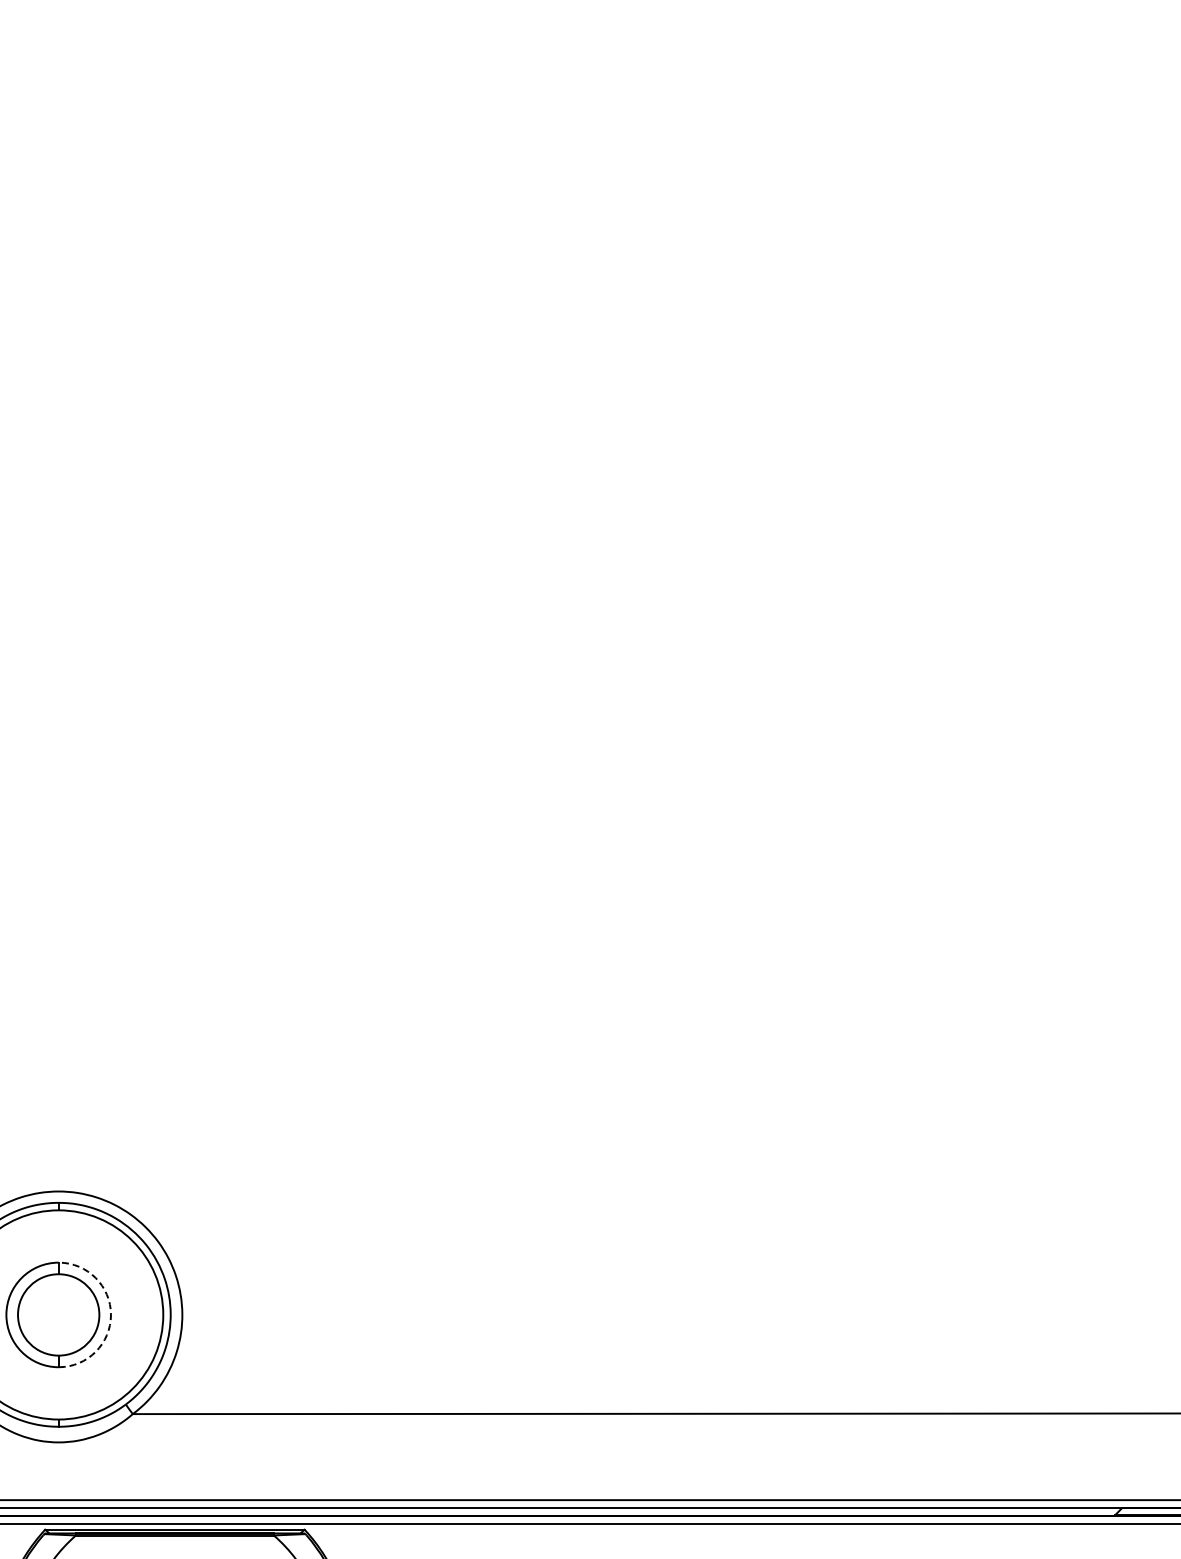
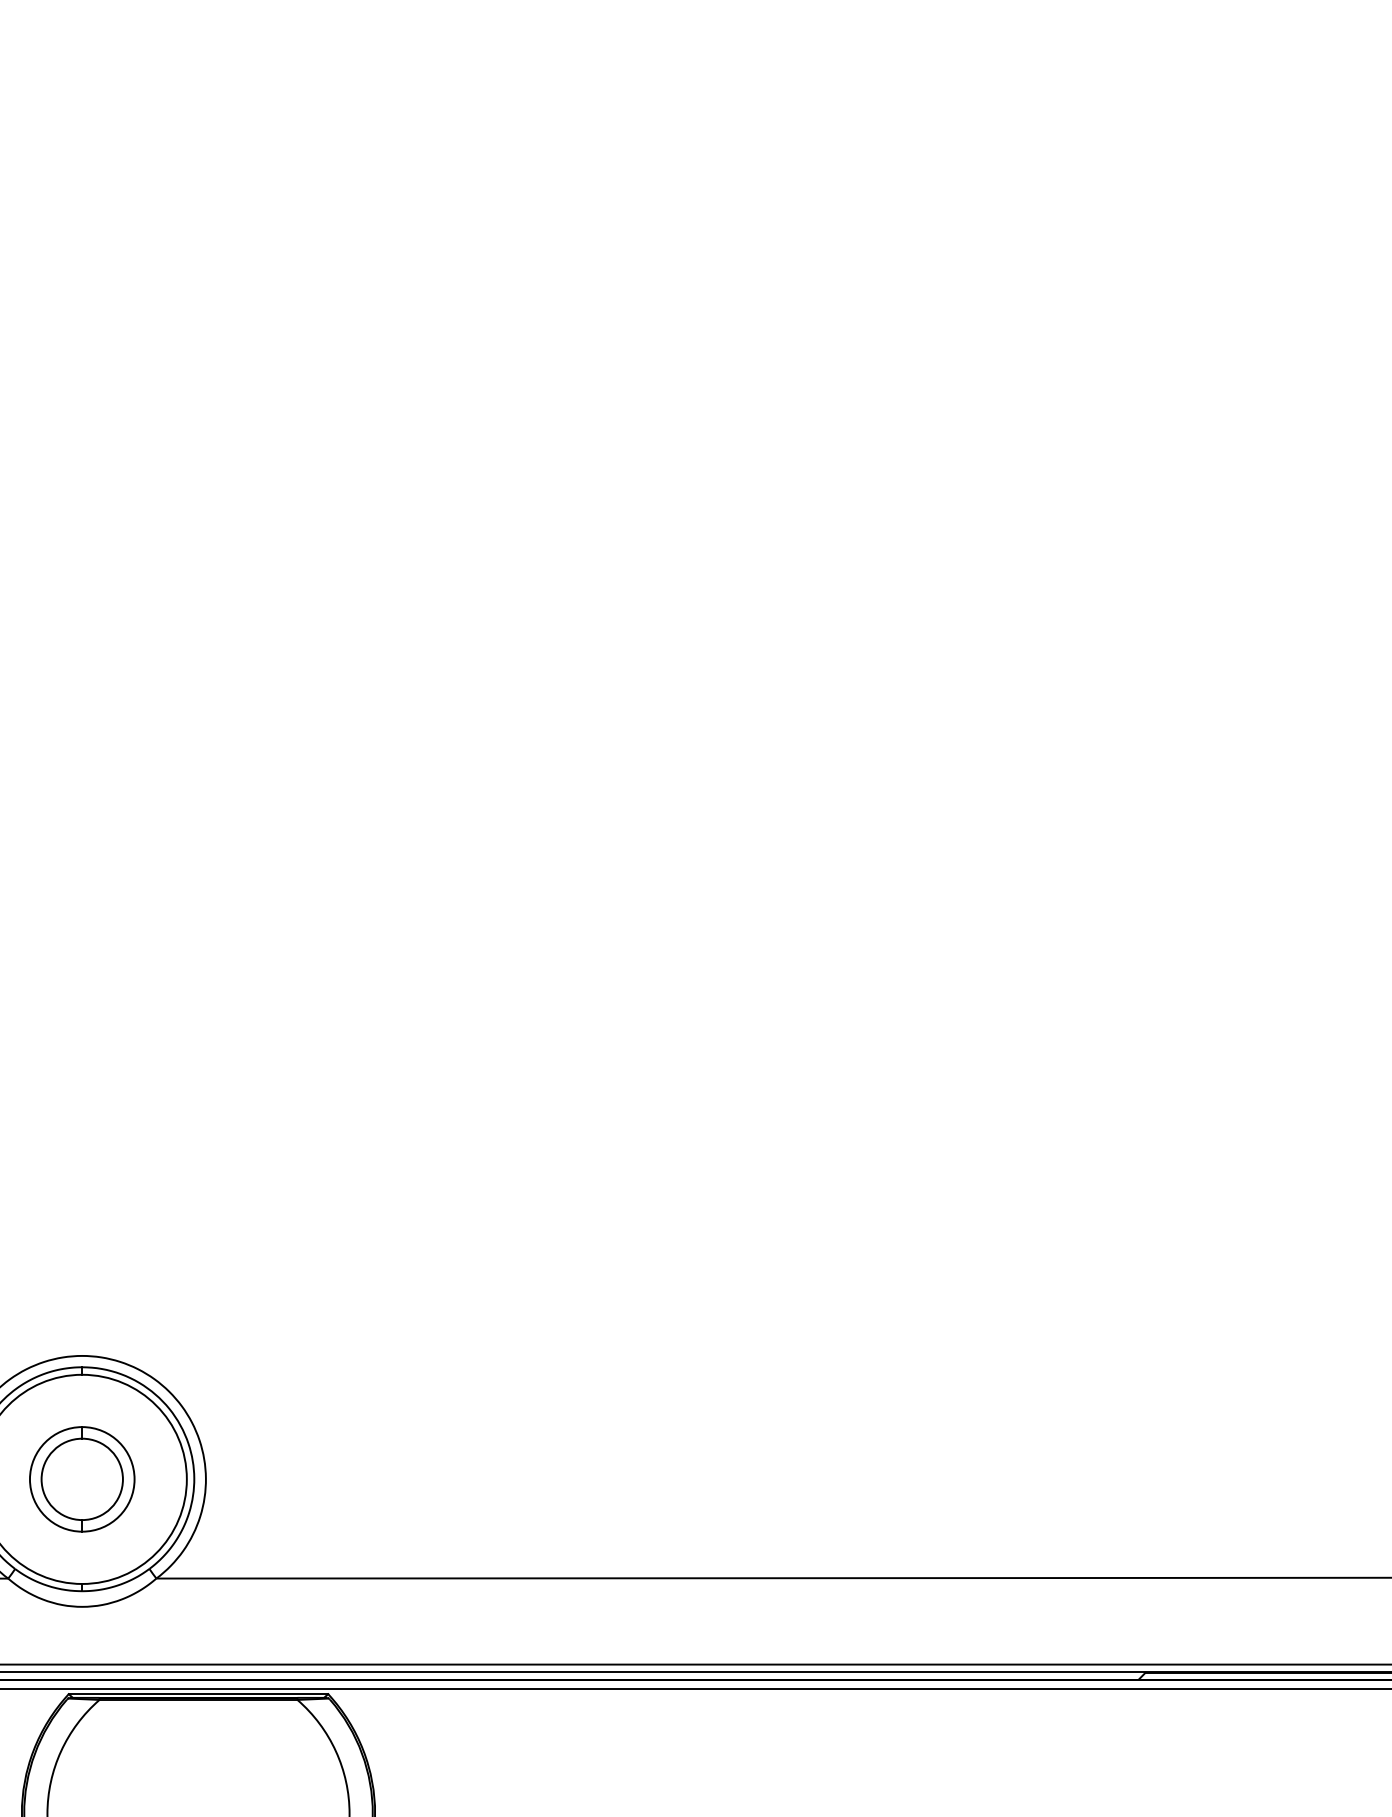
arc: (110, 1315) -> (134, 1479), dashed -> solid

